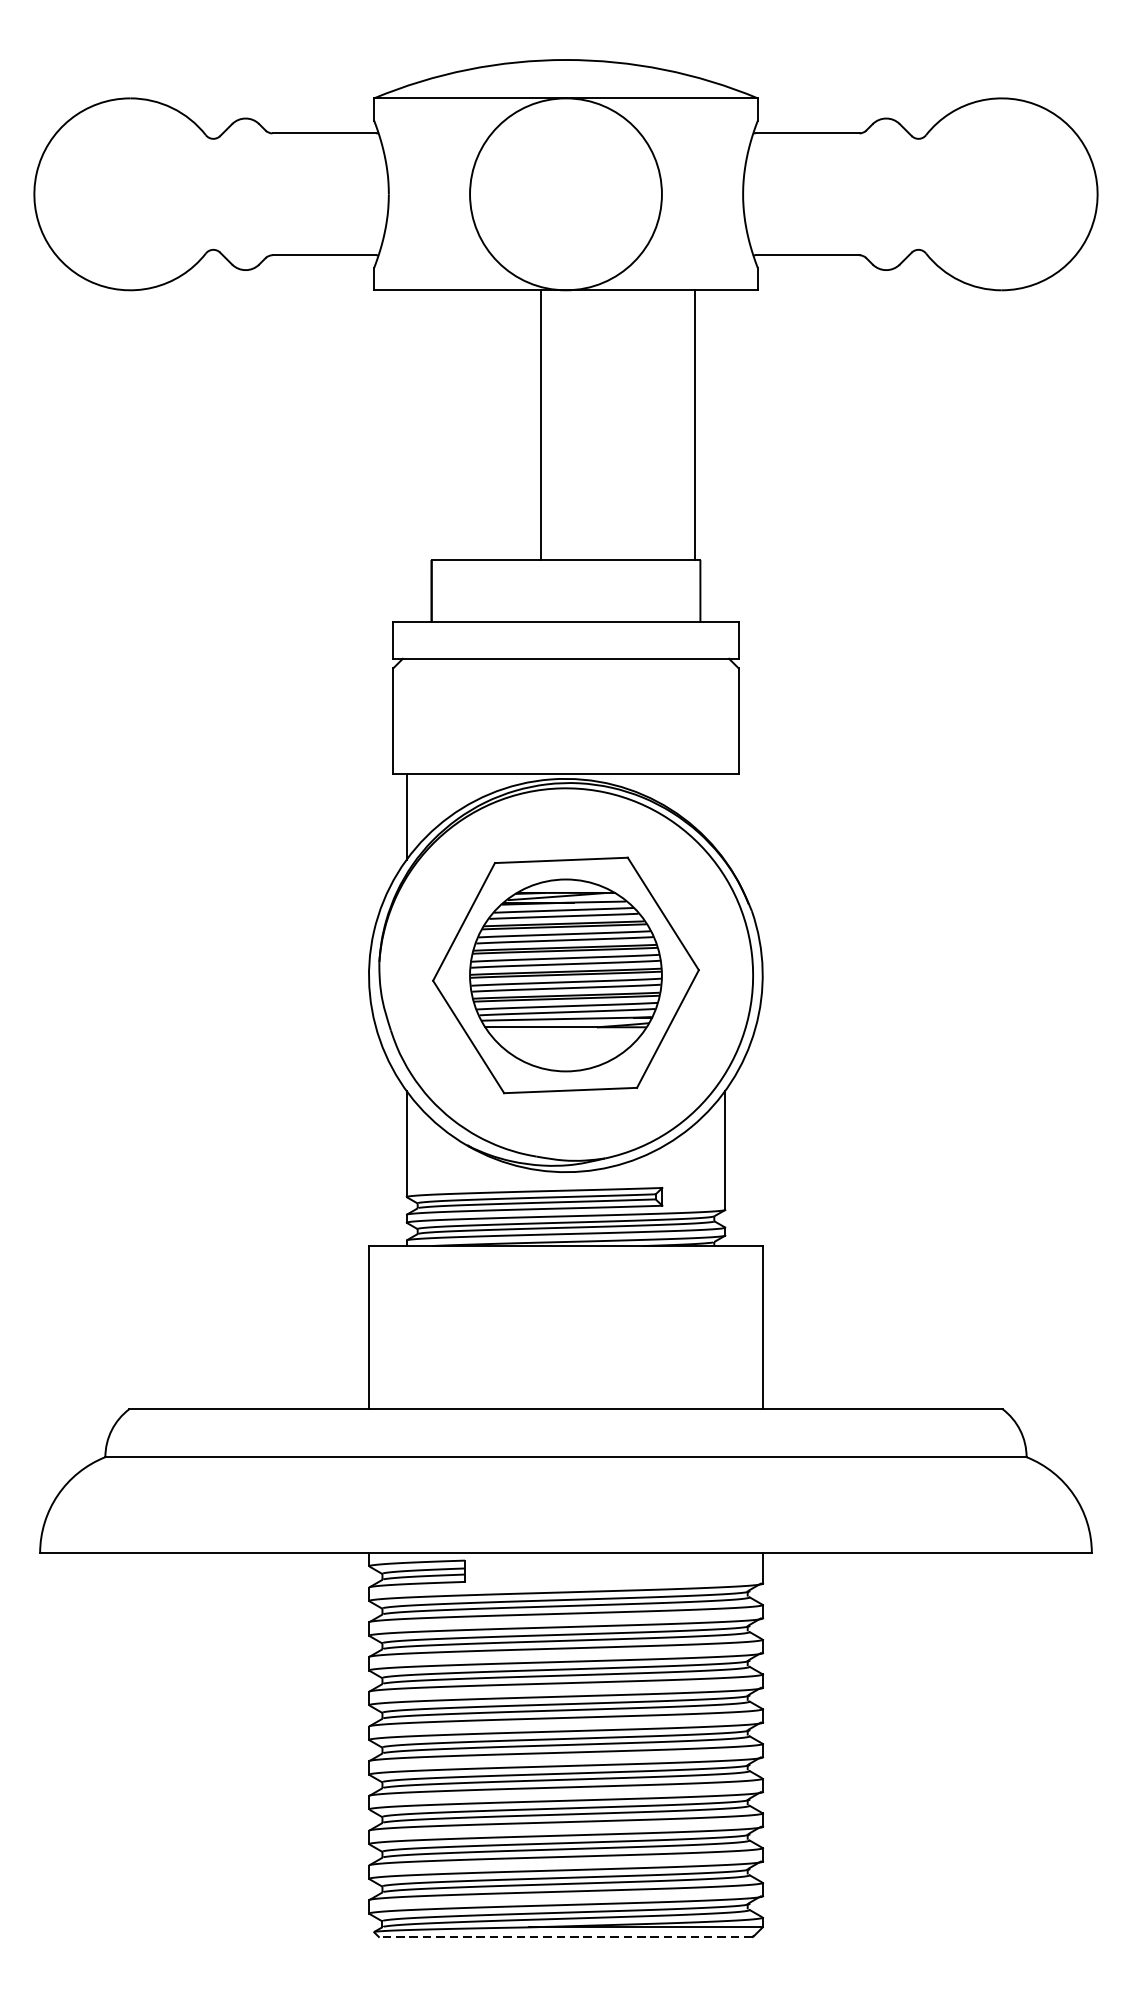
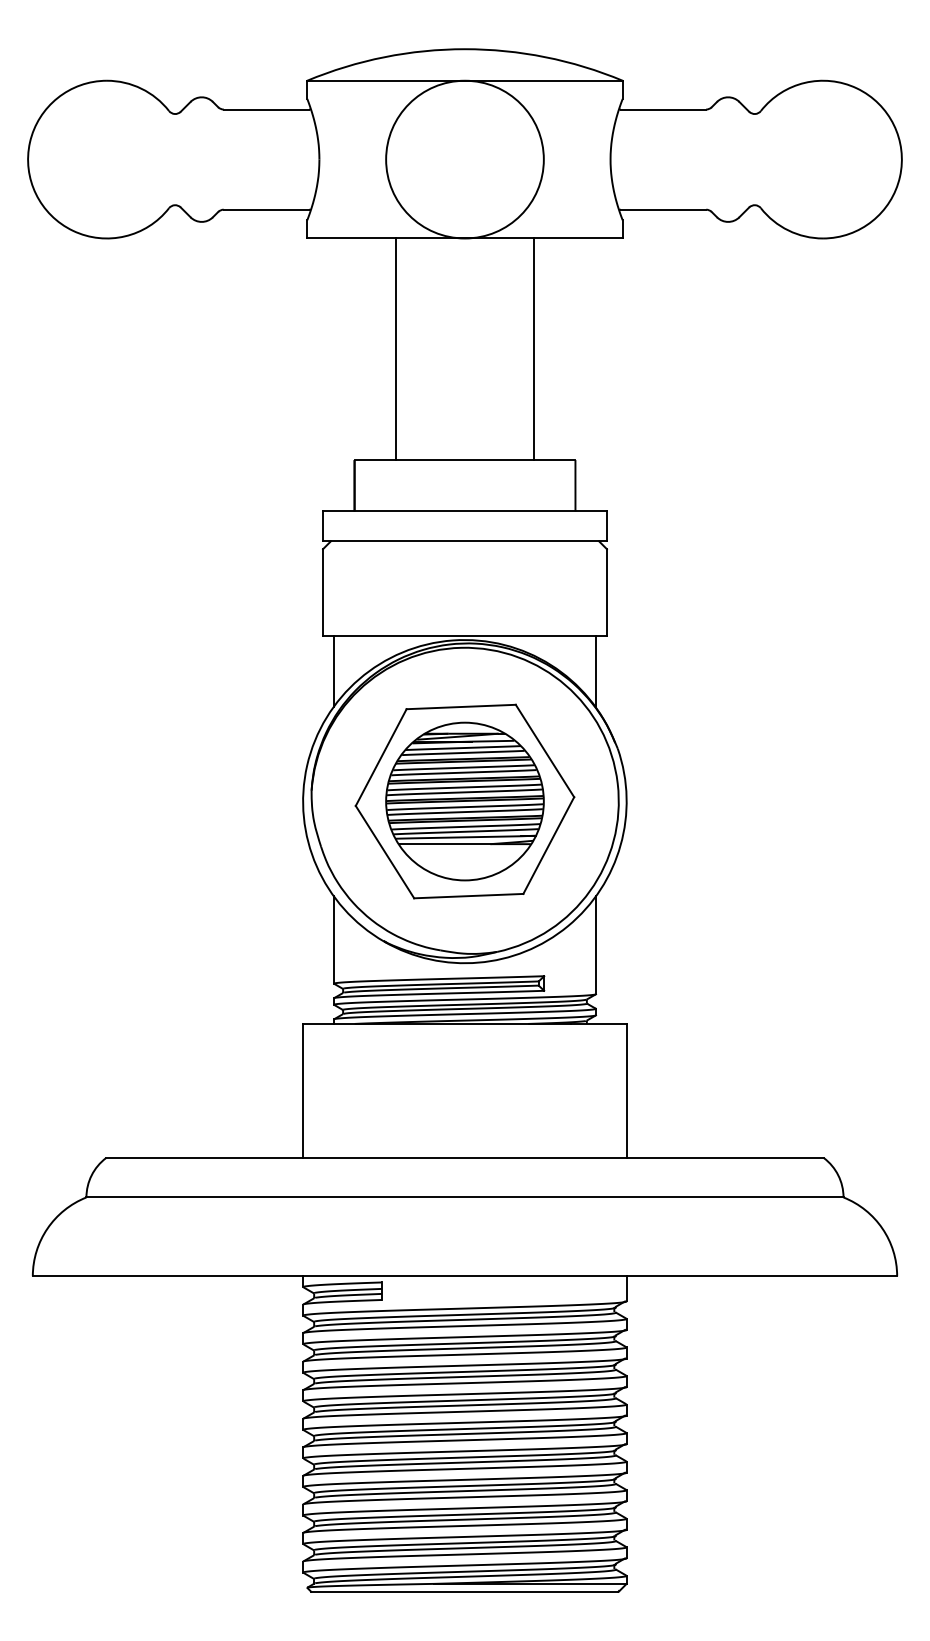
line: (541, 425) -> (395, 349), moved
line: (695, 425) -> (534, 349), moved
line: (724, 817) -> (595, 671), added
line: (565, 1936) -> (464, 1591), dashed -> solid

